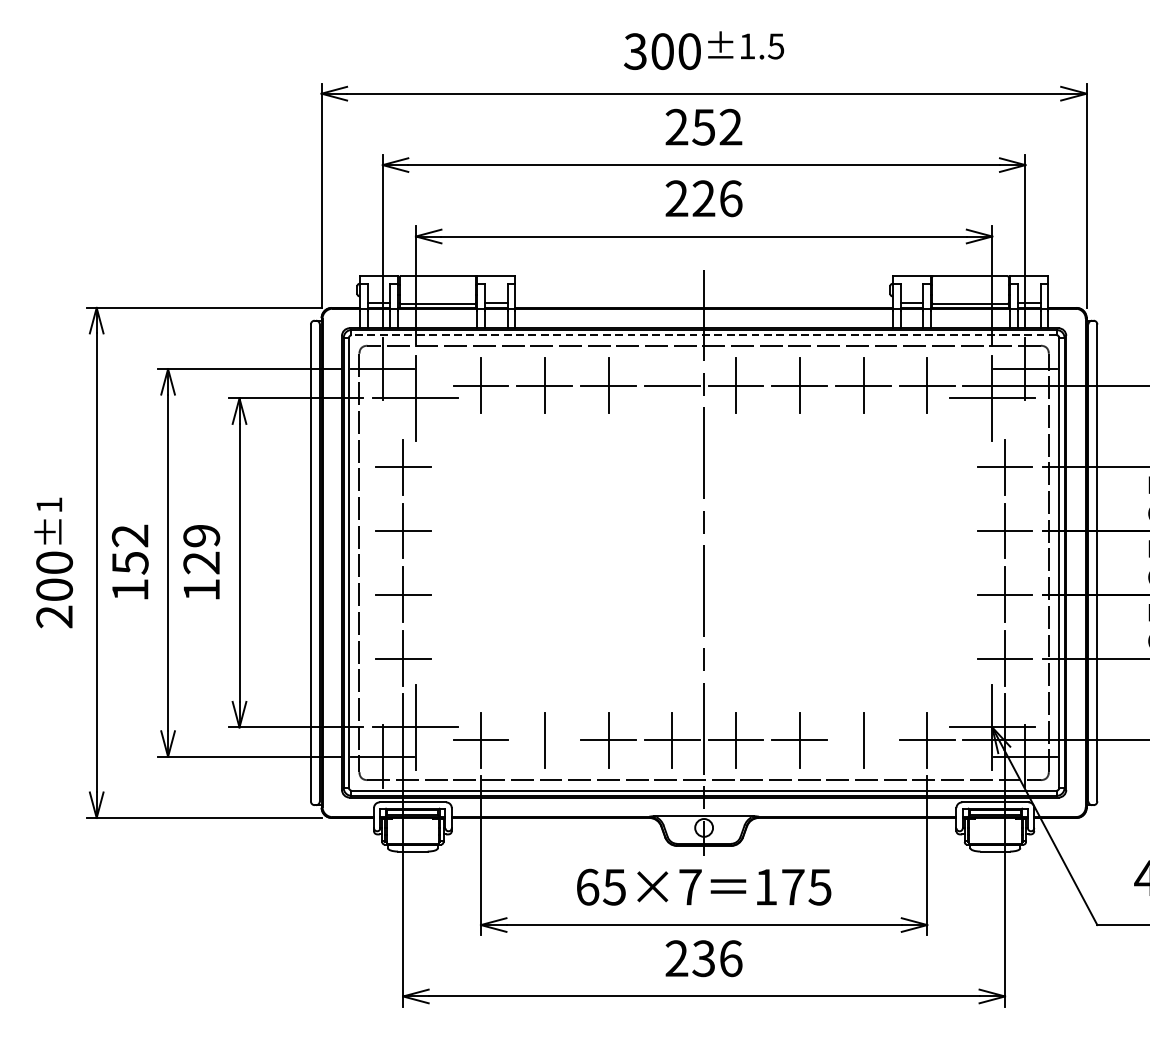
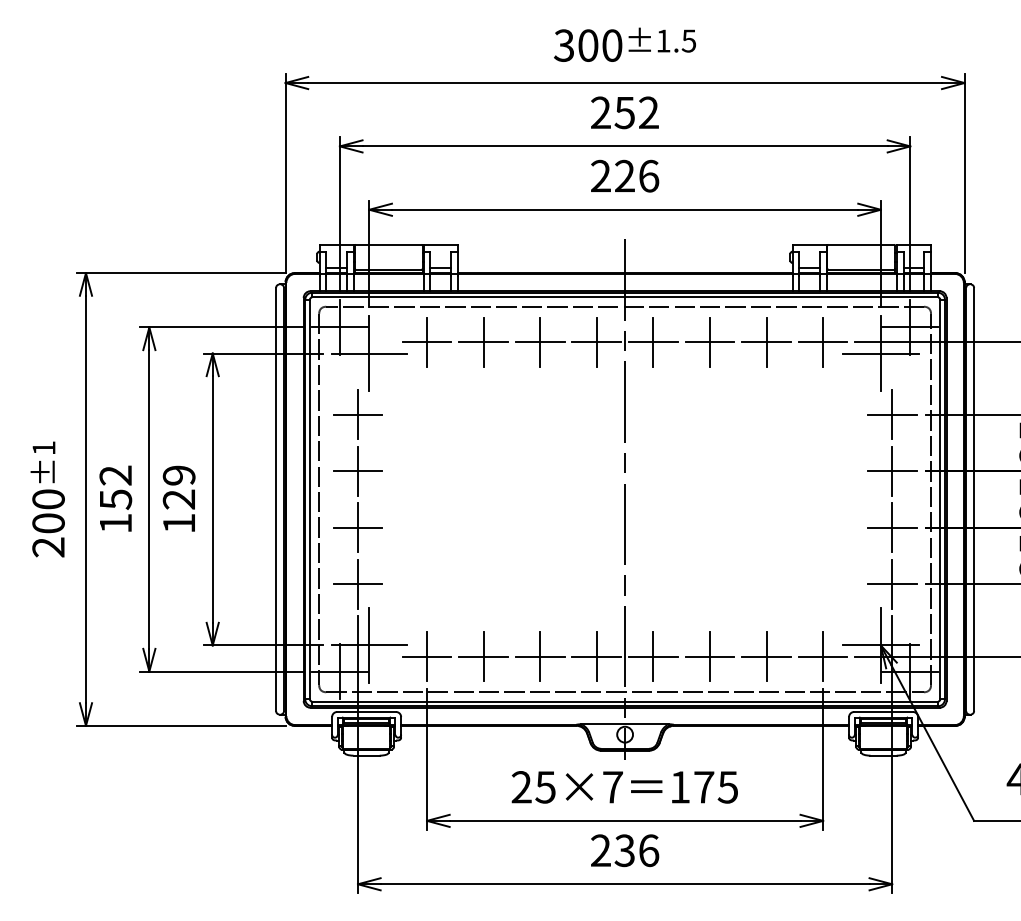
line: (703, 335) -> (624, 297), dashed -> solid
line: (671, 384) -> (596, 341), added
line: (544, 739) -> (483, 656), added
line: (863, 739) -> (766, 656), added
text: (587, 887) -> (521, 787), 65×7 -> 25×7

